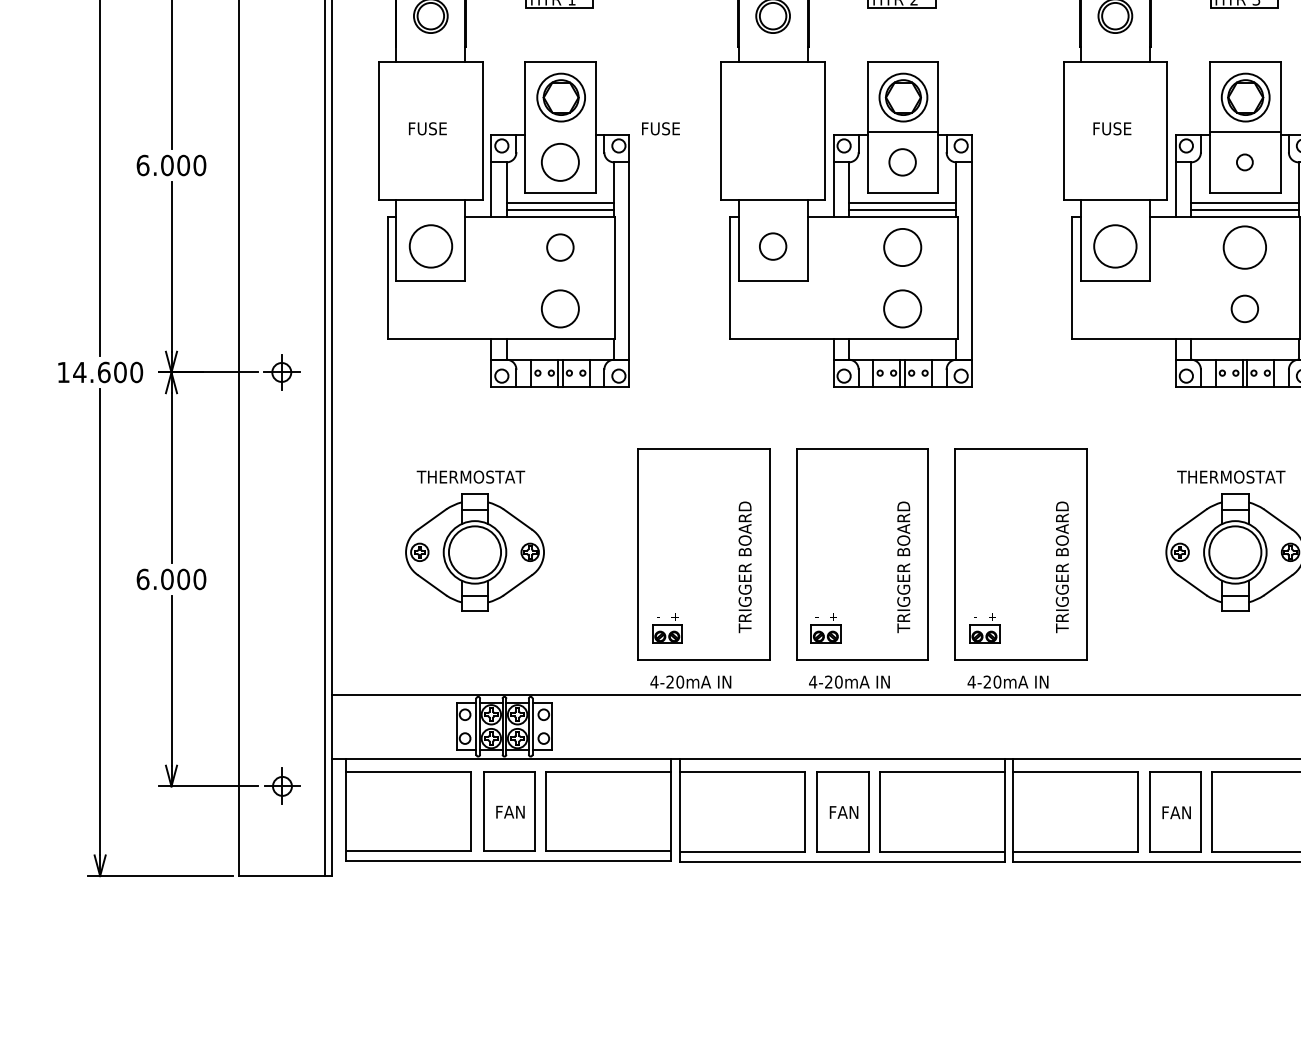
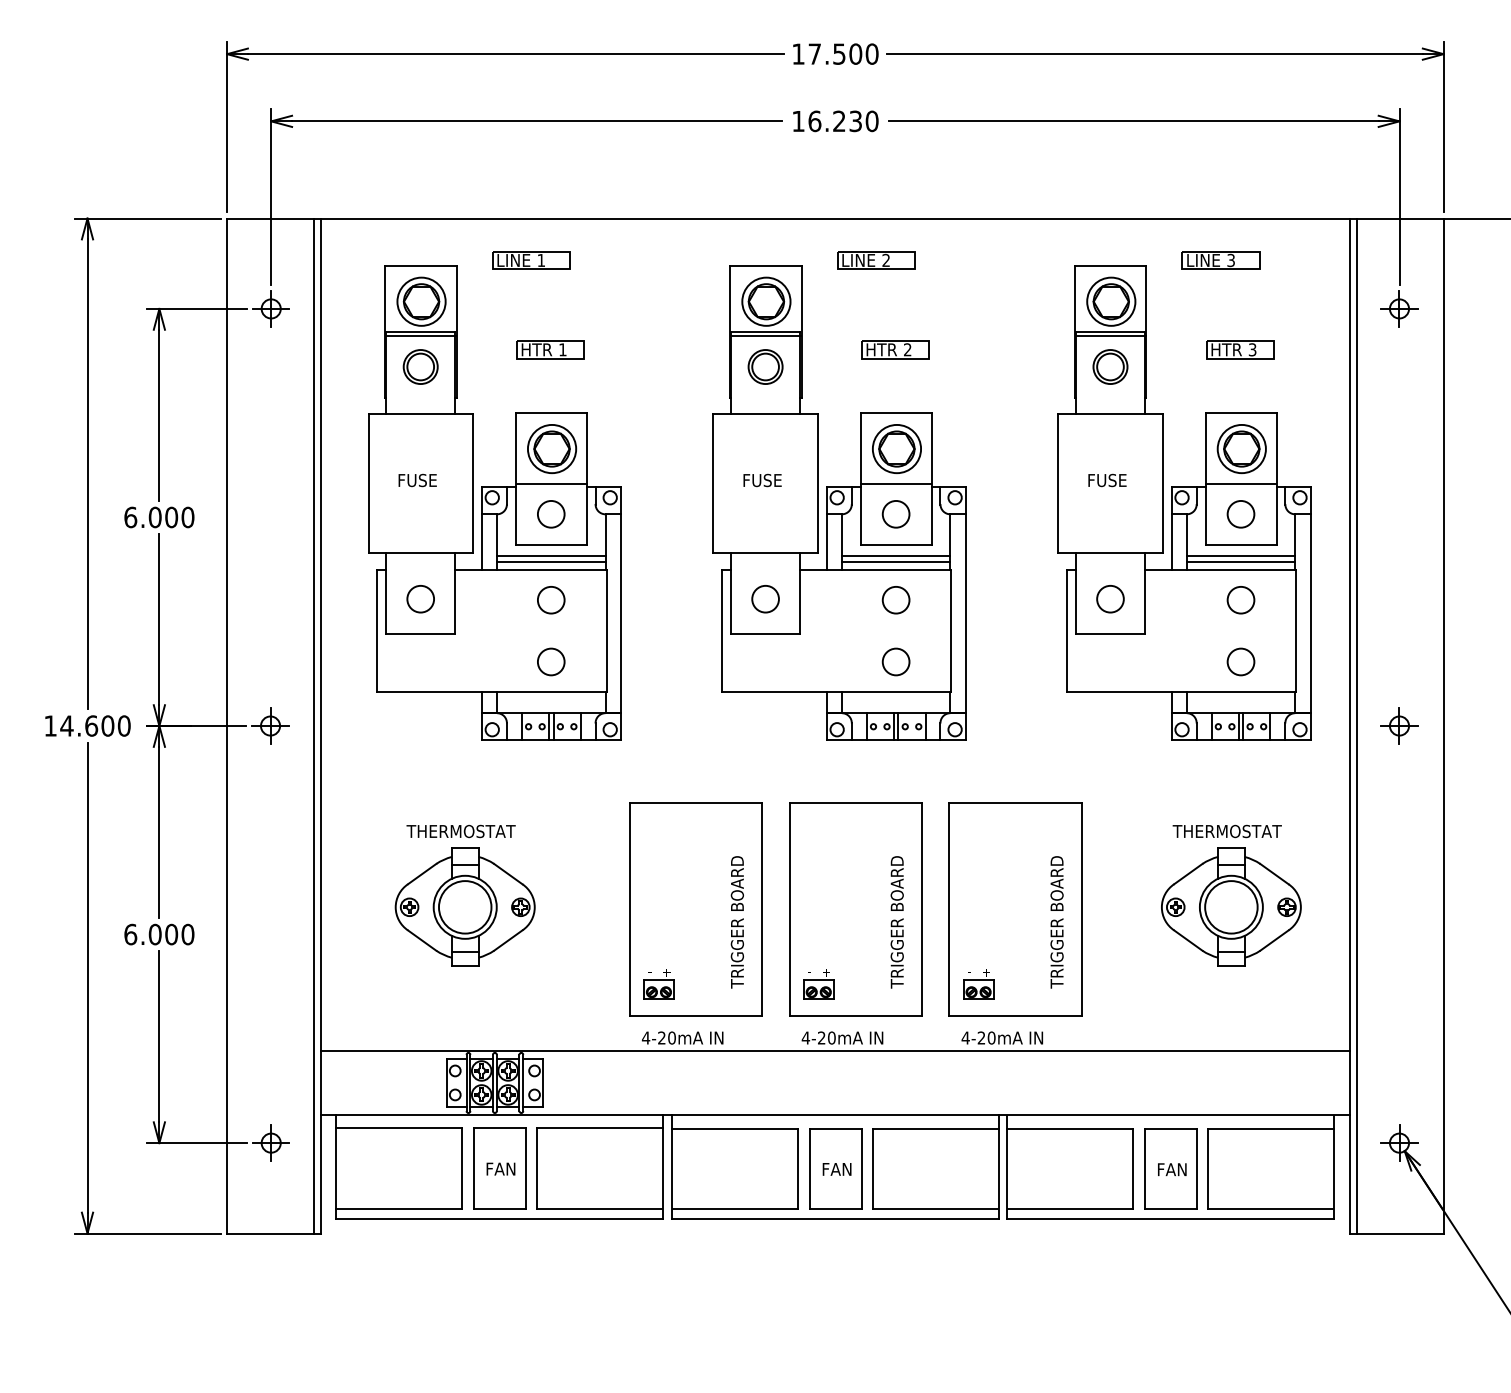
text: (660, 128) -> (762, 480), moved
line: (560, 131) -> (551, 483), added
circle: (559, 161) -> (550, 513), size x0.71
circle: (1244, 162) -> (1240, 514), size x1.67
circle: (430, 246) -> (420, 599), size x0.62
circle: (1115, 246) -> (1110, 599), size x0.62
circle: (1244, 246) -> (1240, 599), size x0.62
circle: (902, 247) -> (895, 600), size x0.71
circle: (559, 308) -> (550, 661), size x0.71
circle: (902, 308) -> (895, 661), size x0.71

